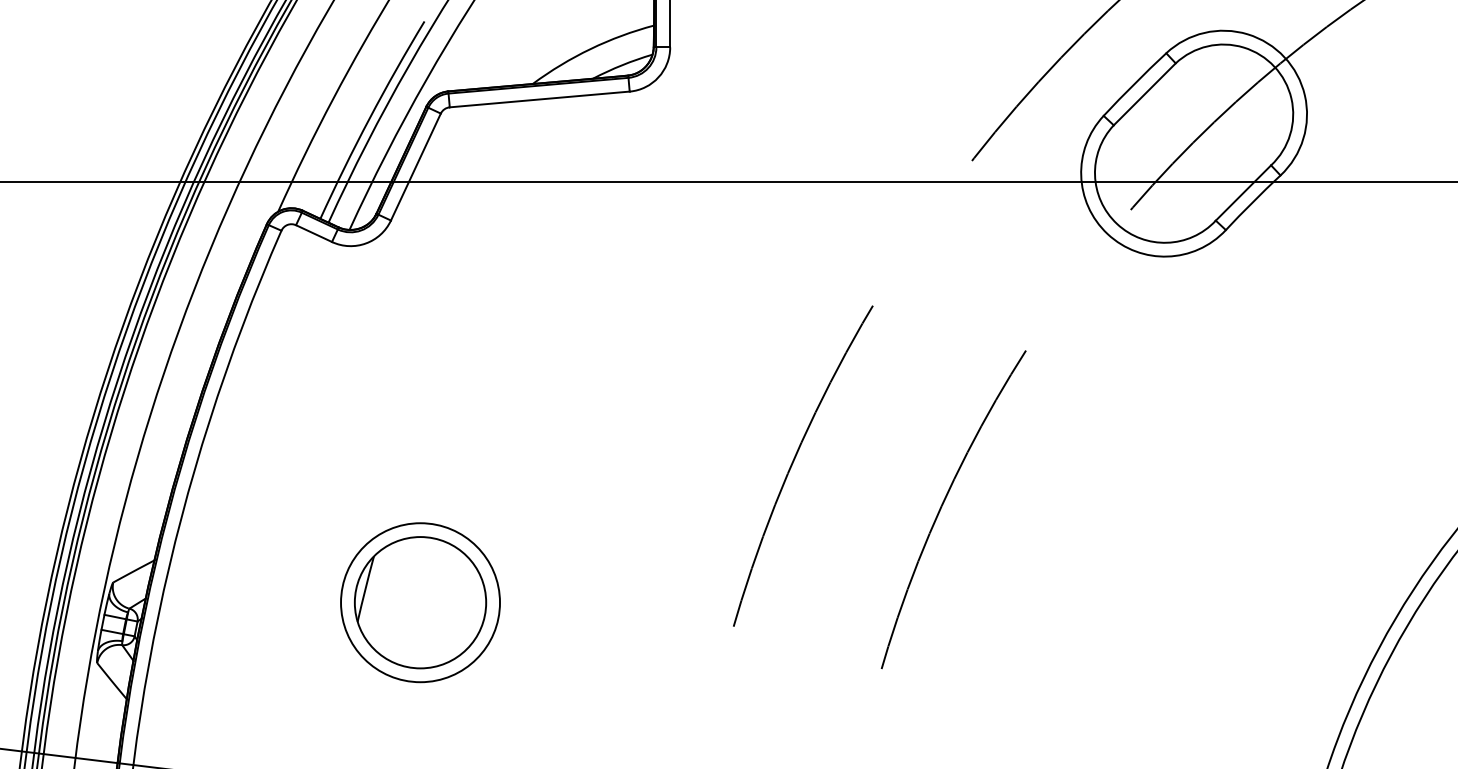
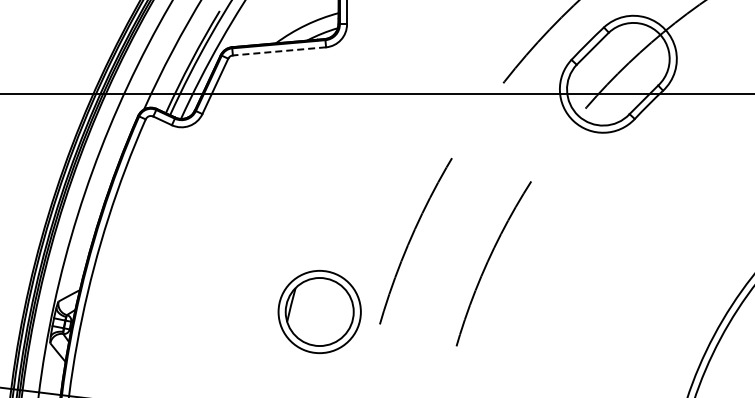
line: (539, 99) -> (279, 51), solid -> dashed
part: (420, 603) -> (319, 312), moved

